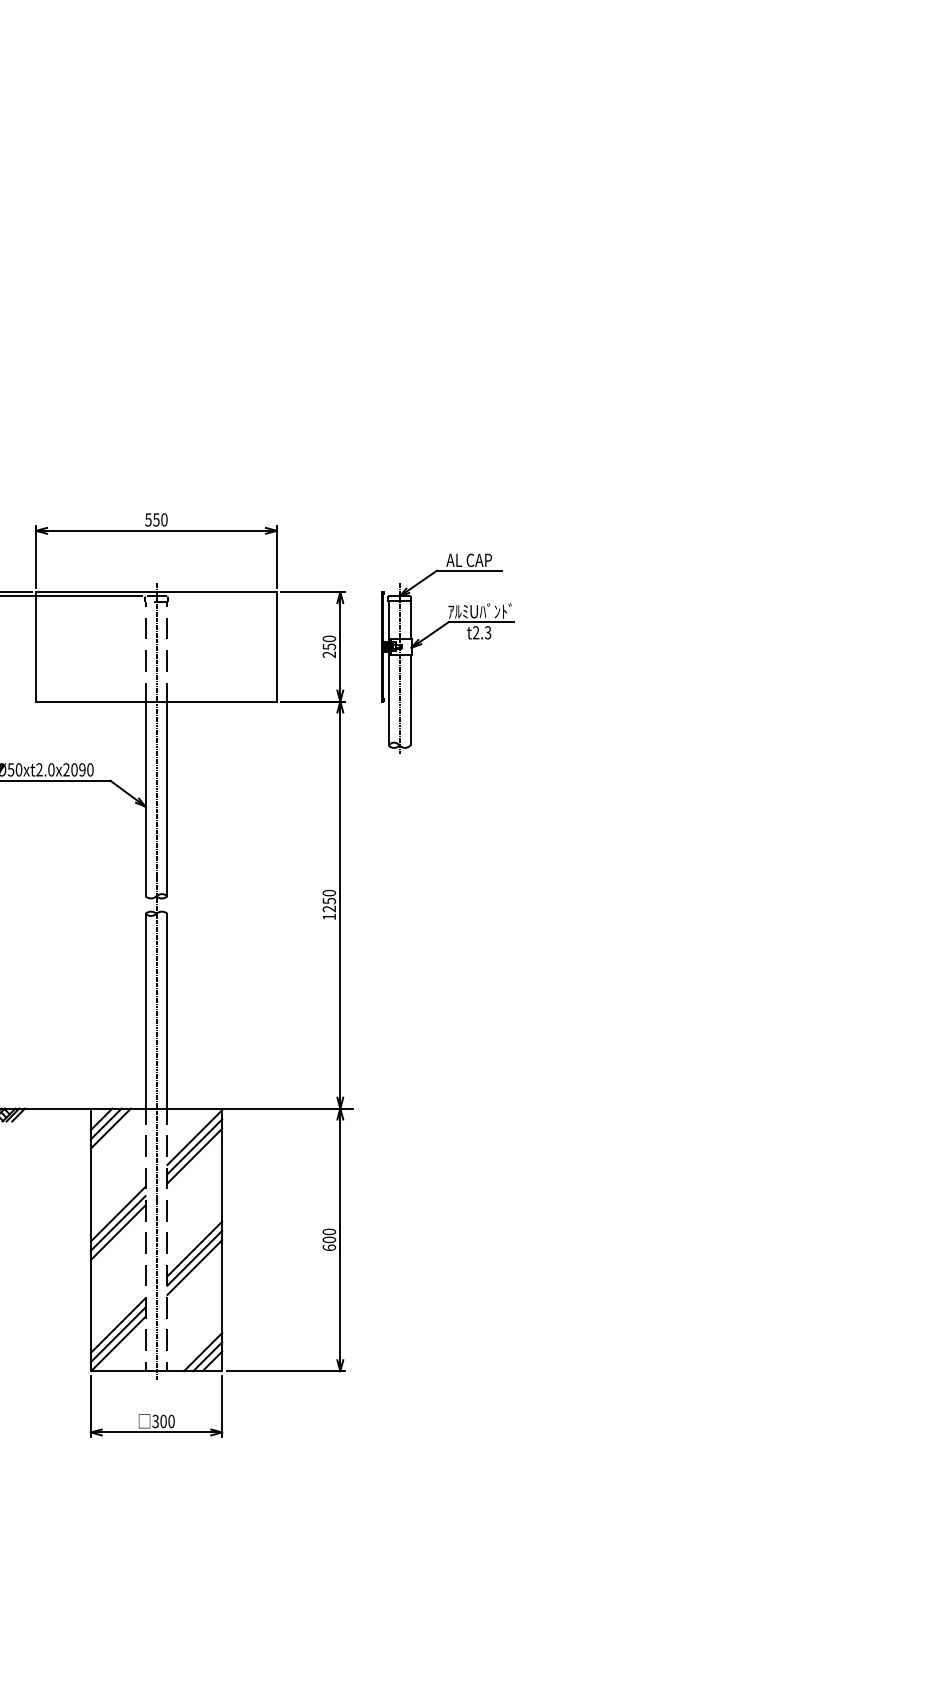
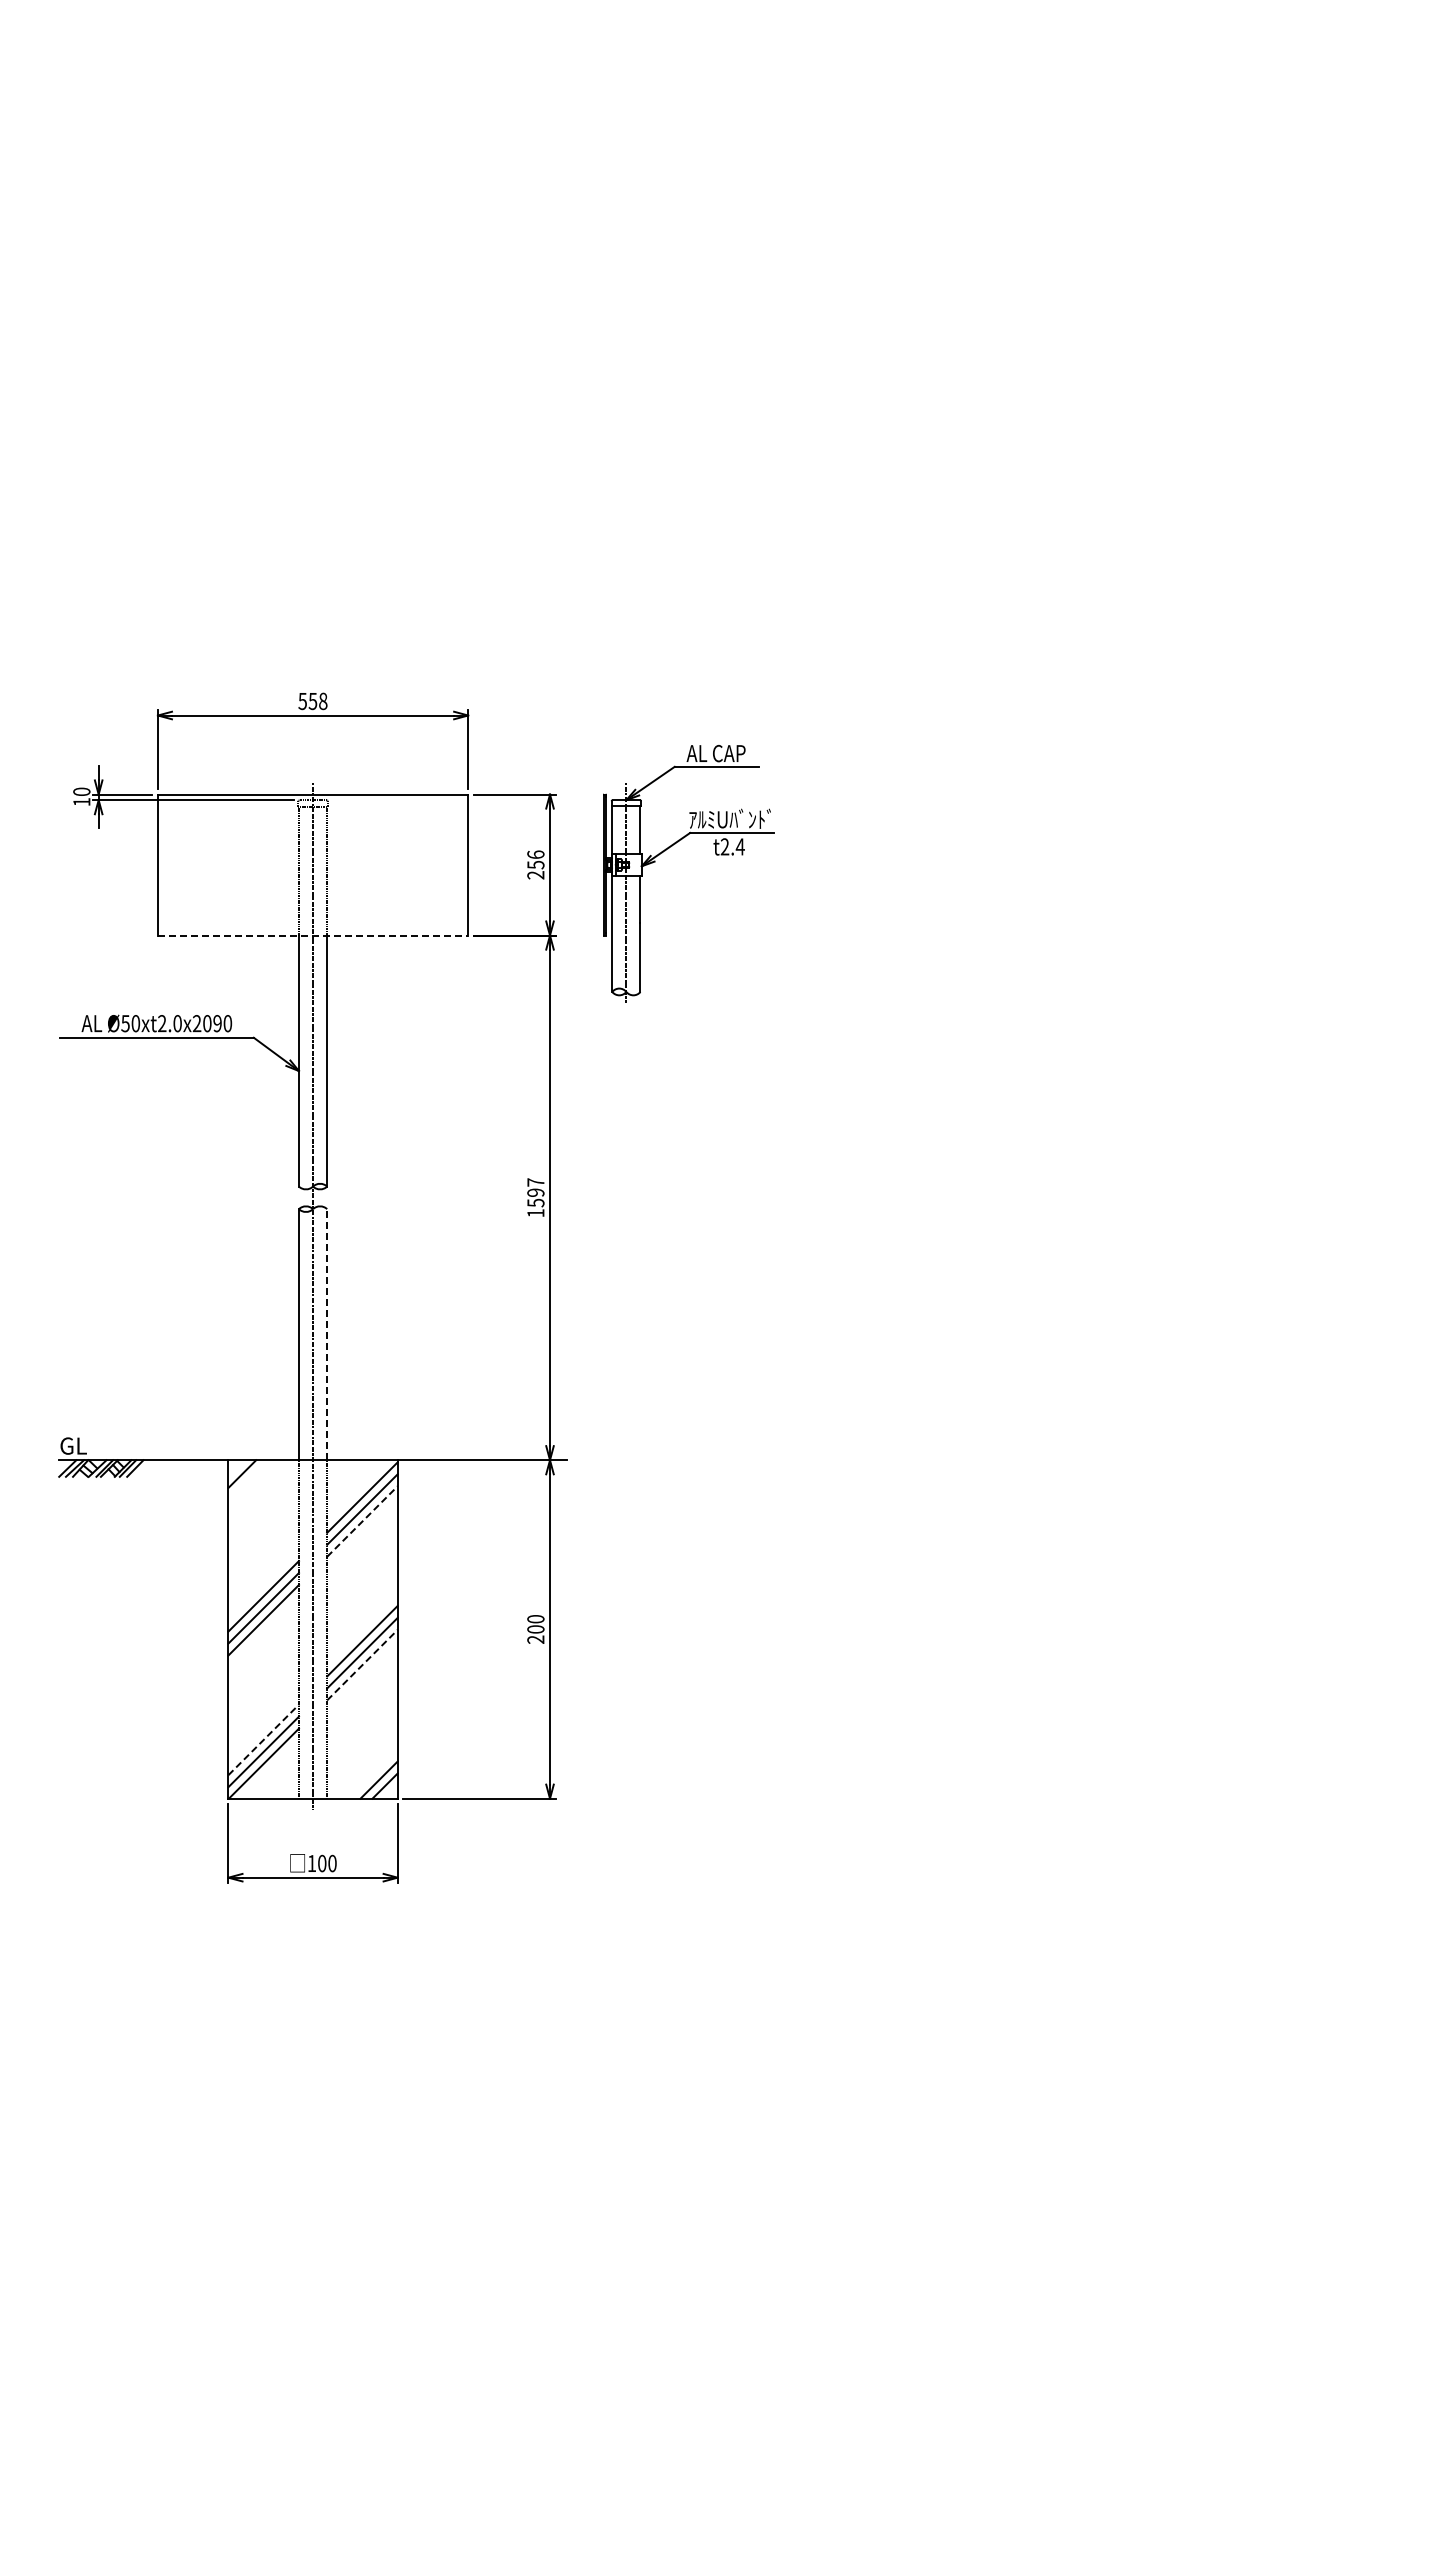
text: (164, 519) -> (323, 701), 550 -> 558
text: (487, 632) -> (739, 846), t2.3 -> t2.4
text: (329, 638) -> (535, 854), 250 -> 256
line: (156, 701) -> (313, 935), solid -> dashed
text: (329, 900) -> (535, 1192), 1250 -> 1597
line: (167, 1011) -> (327, 1334), solid -> dashed
line: (106, 1123) -> (248, 1479), removed
line: (111, 1128) -> (254, 1485), removed
line: (194, 1156) -> (362, 1521), solid -> dashed
text: (329, 1247) -> (535, 1639), 600 -> 200
line: (194, 1267) -> (362, 1665), solid -> dashed
line: (118, 1325) -> (263, 1739), solid -> dashed
line: (202, 1351) -> (372, 1773), removed
text: (155, 1421) -> (311, 1863), 300 -> 100

